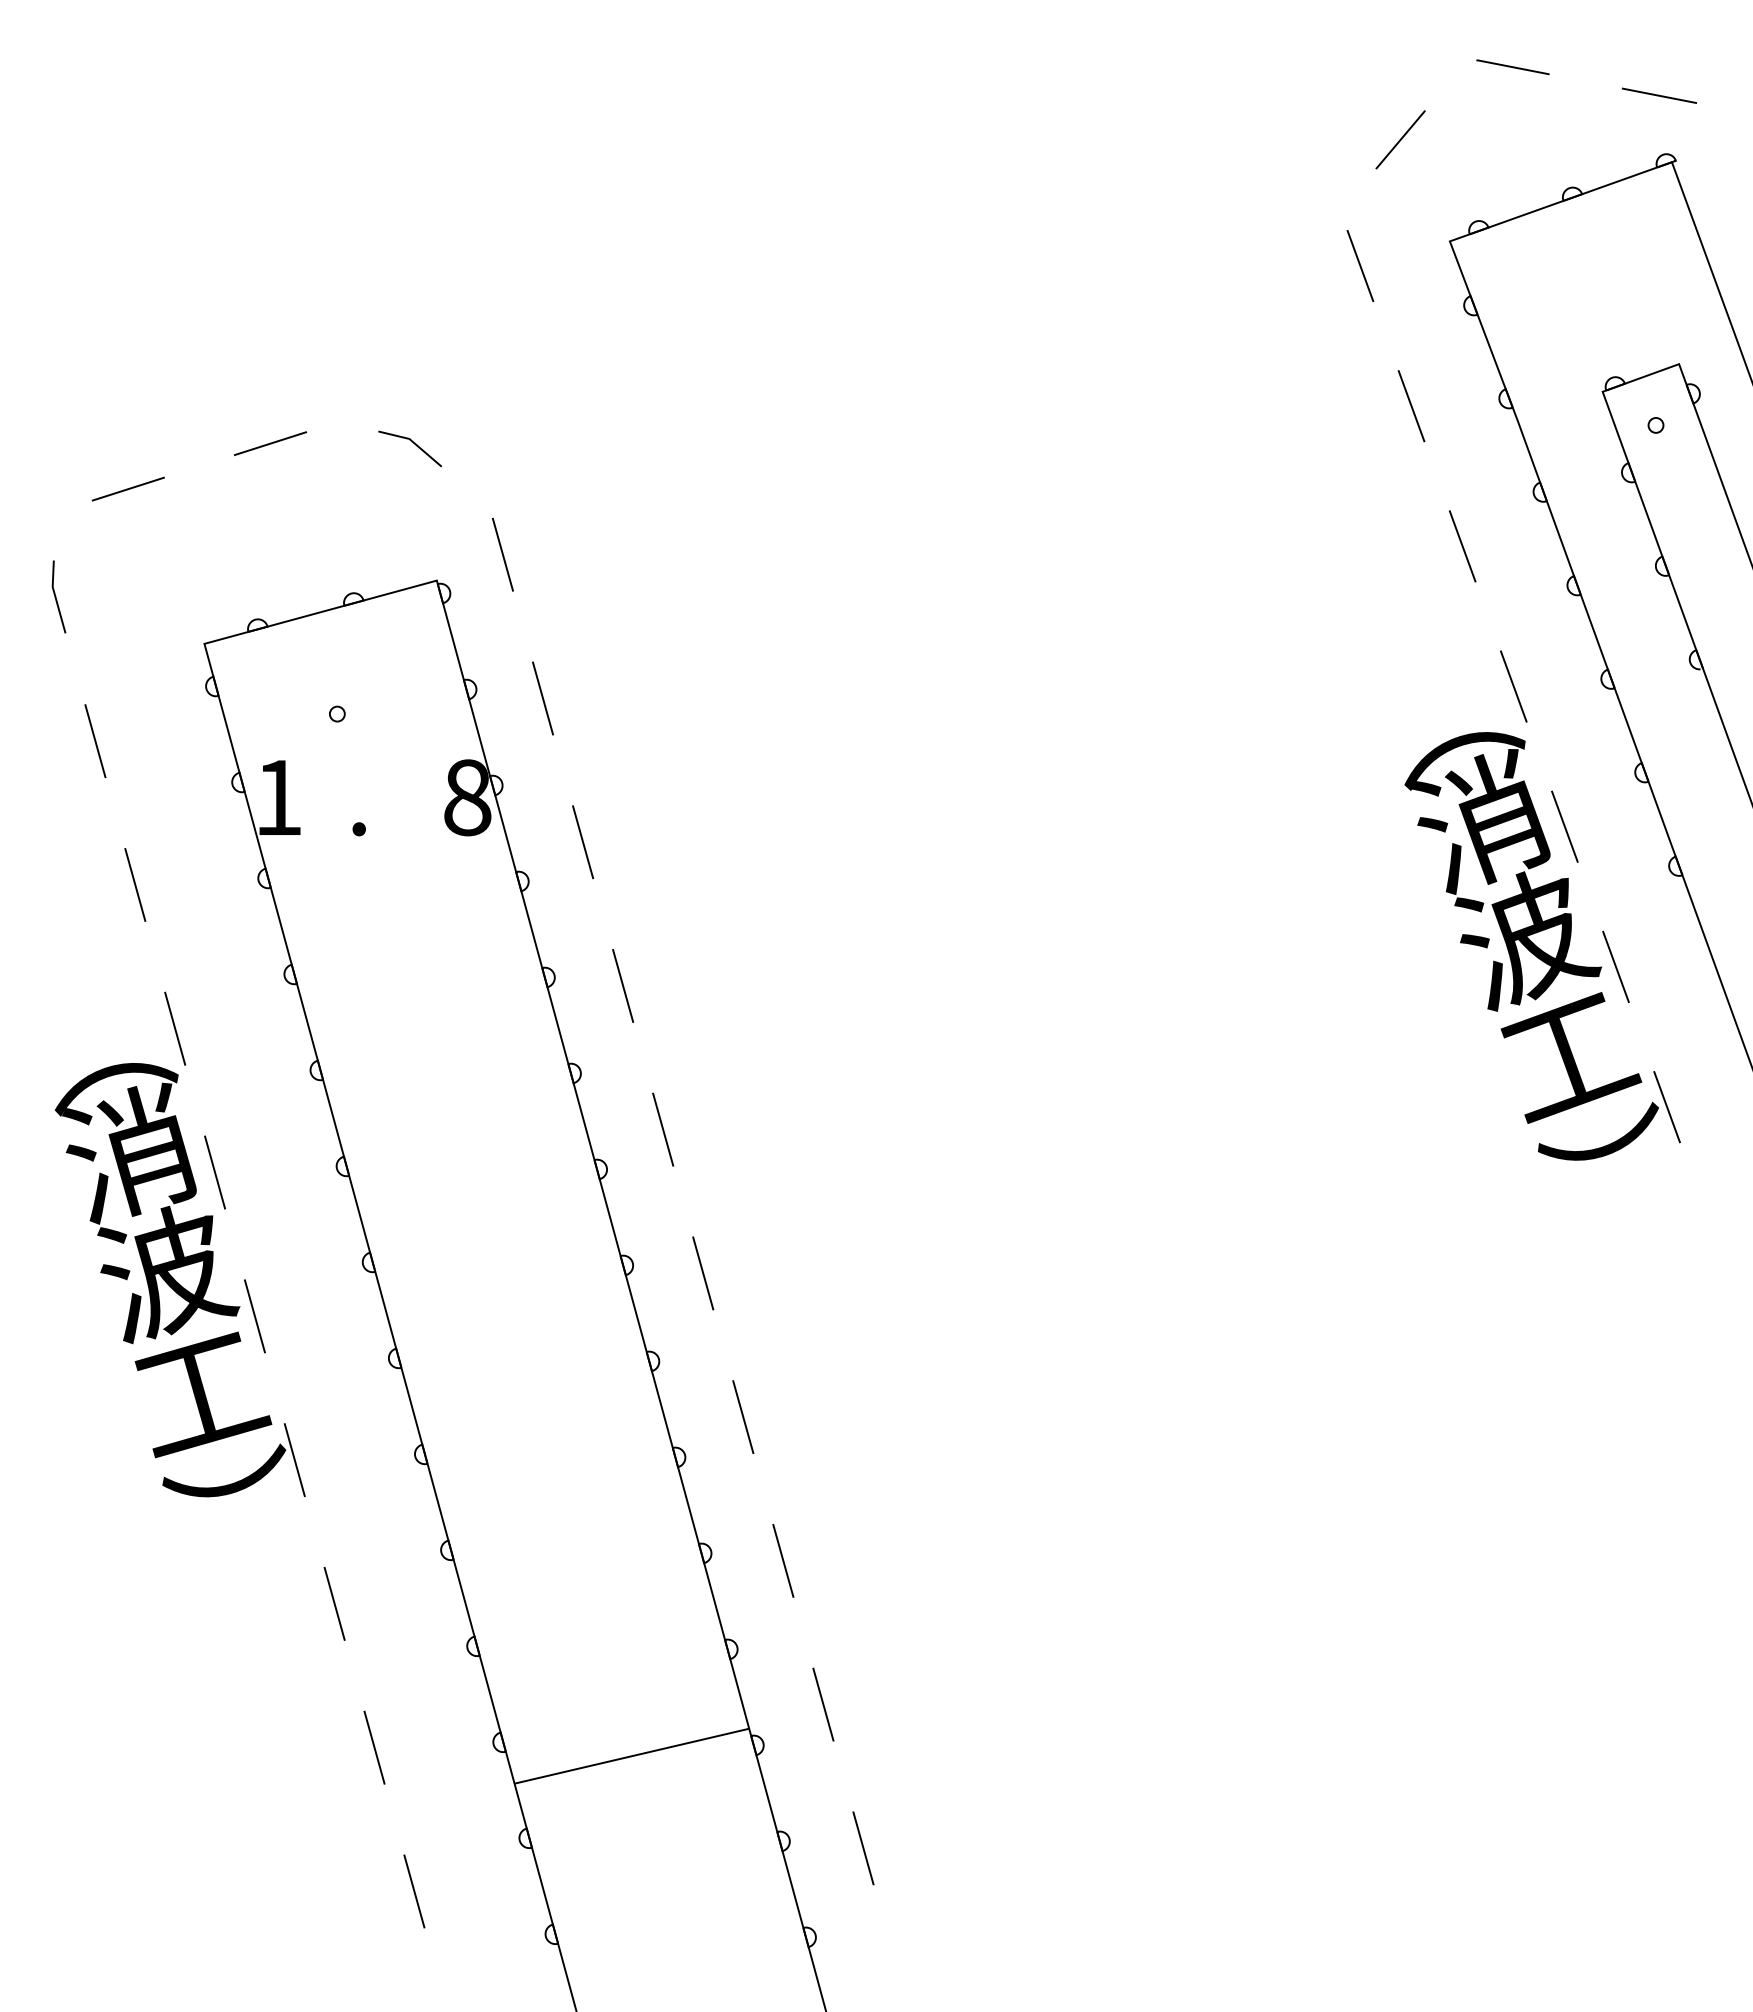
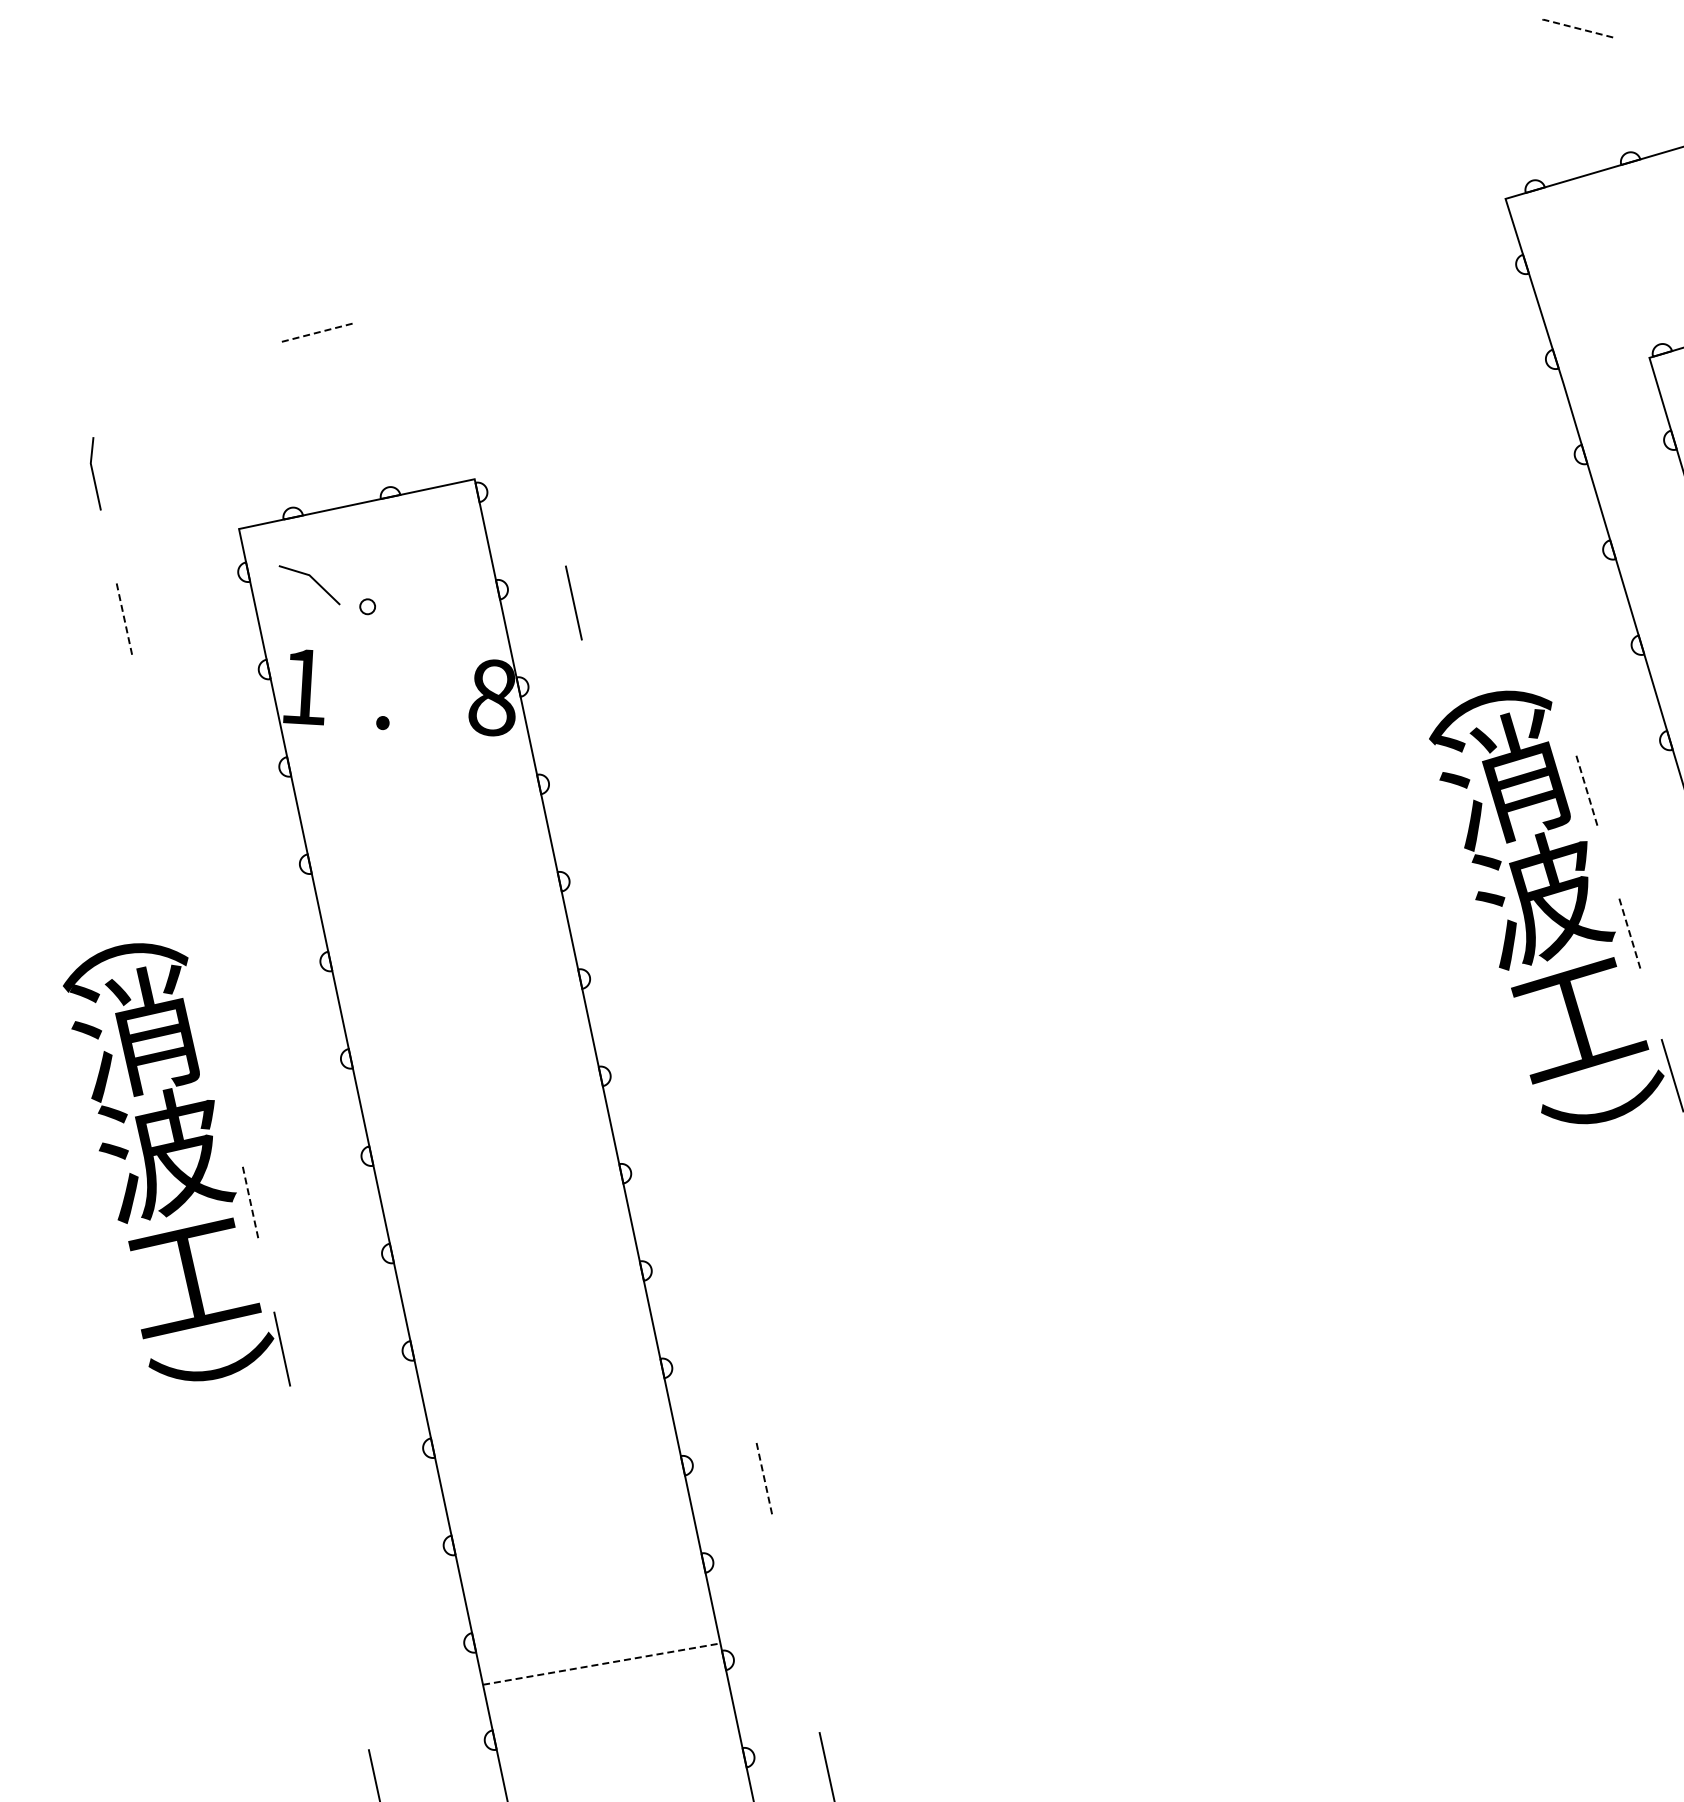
line: (1512, 67) -> (1578, 28), solid -> dashed
line: (1400, 139) -> (1462, 94), removed
line: (1360, 265) -> (1414, 217), removed
line: (1411, 406) -> (1457, 361), removed
line: (270, 443) -> (316, 332), solid -> dashed
line: (413, 443) -> (313, 580), moved
line: (127, 488) -> (171, 369), removed
line: (1462, 546) -> (1500, 504), removed
line: (502, 554) -> (541, 456), removed
line: (1513, 686) -> (1543, 646), removed
line: (95, 741) -> (124, 620), solid -> dashed
line: (1564, 826) -> (1586, 789), solid -> dashed
line: (583, 842) -> (606, 749), removed
line: (135, 884) -> (156, 765), removed
line: (1615, 966) -> (1629, 932), solid -> dashed
line: (623, 985) -> (637, 894), removed
line: (175, 1028) -> (187, 911), removed
line: (663, 1129) -> (669, 1040), removed
line: (215, 1172) -> (219, 1057), removed
line: (703, 1273) -> (701, 1186), removed
line: (255, 1316) -> (251, 1203), solid -> dashed
line: (743, 1417) -> (732, 1332), removed
line: (783, 1560) -> (764, 1477), solid -> dashed
line: (334, 1603) -> (313, 1494), removed
line: (823, 1704) -> (796, 1623), removed
line: (374, 1747) -> (345, 1640), removed
line: (632, 1756) -> (602, 1664), solid -> dashed

